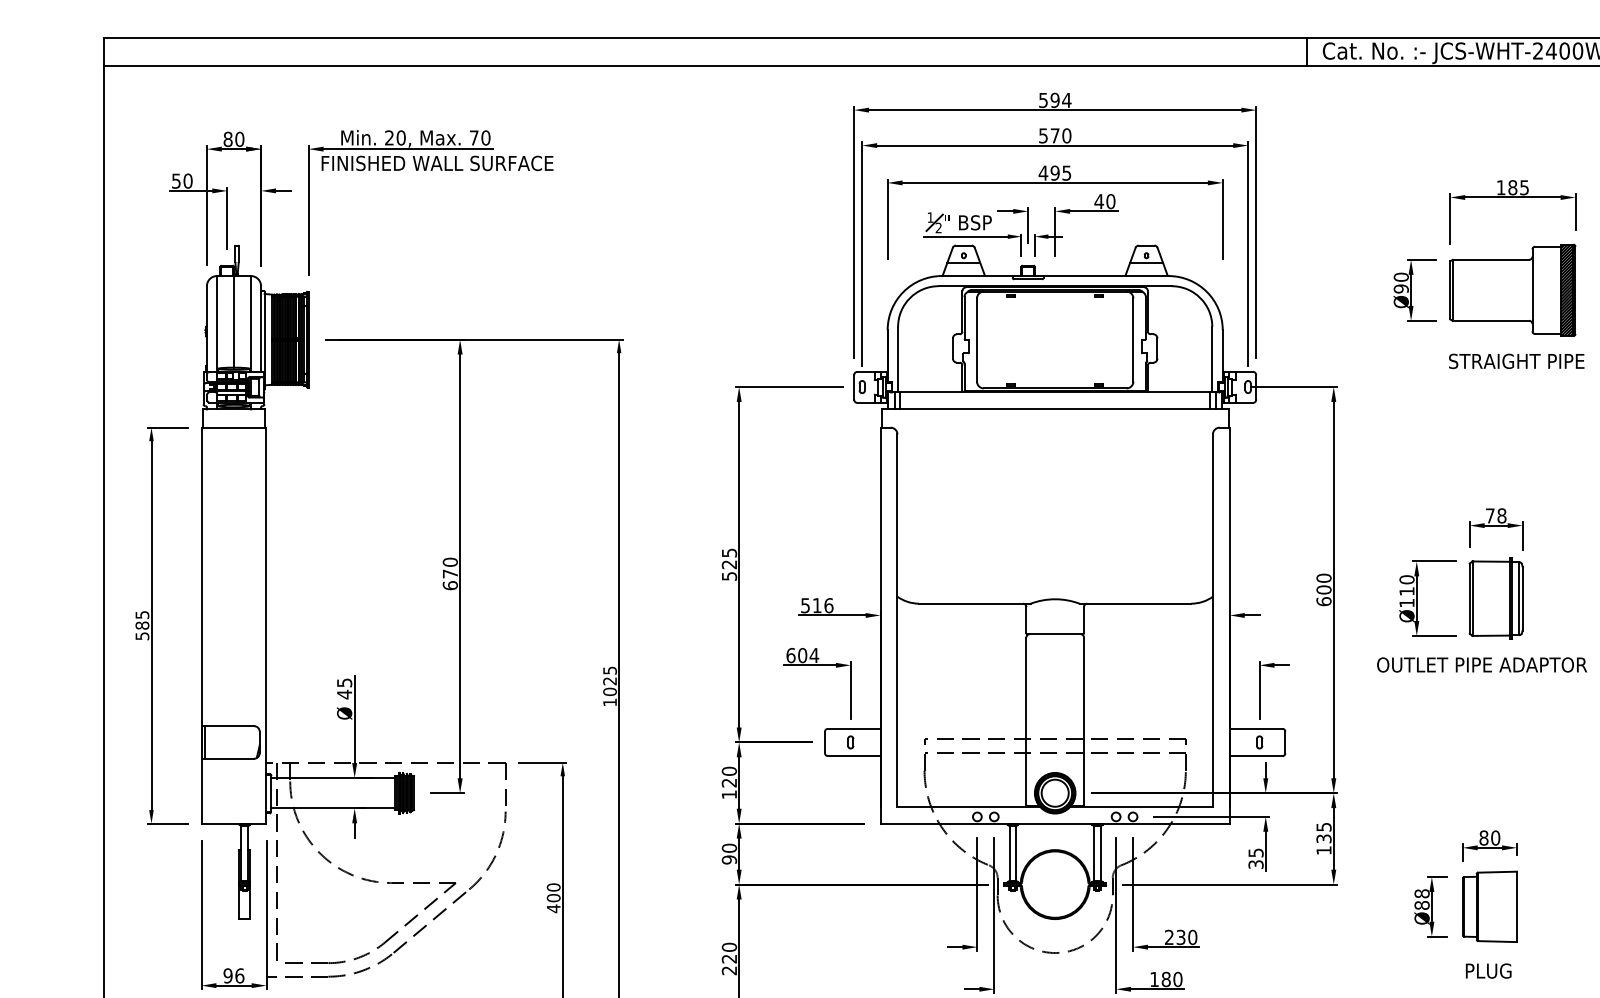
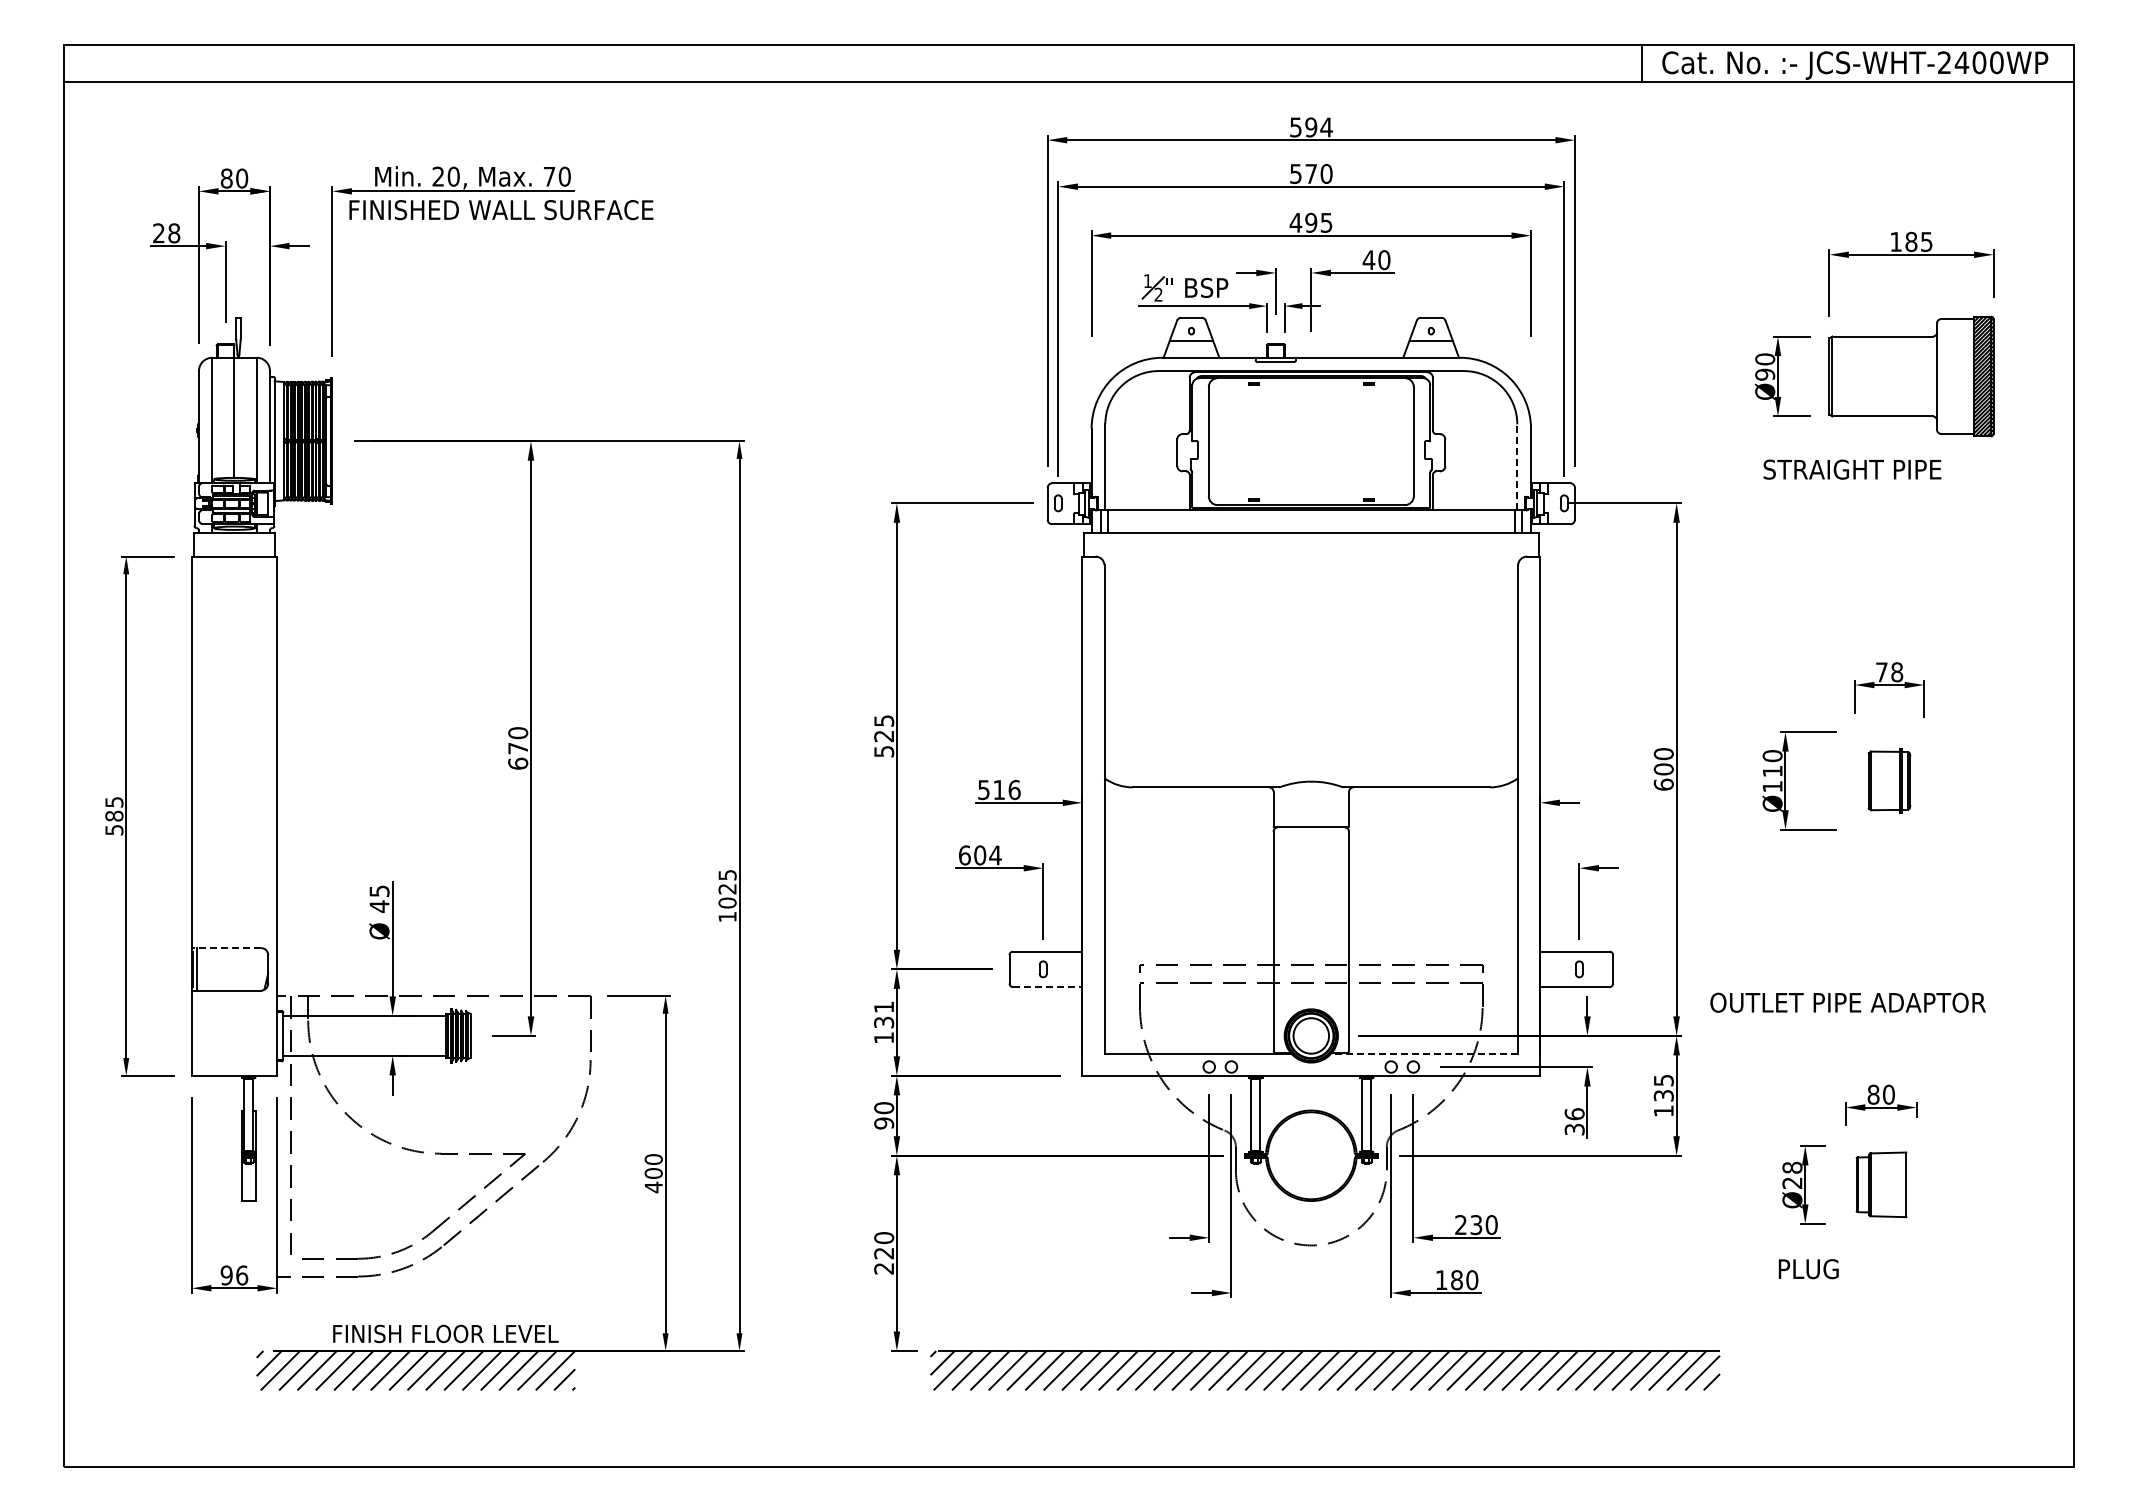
text: (182, 181) -> (166, 233), 50 -> 28
line: (1212, 358) -> (1517, 466), solid -> dashed
text: (1516, 361) -> (1852, 469), moved
part: (1496, 598) -> (1889, 780), size x0.6
text: (1481, 664) -> (1847, 1002), moved
line: (227, 726) -> (226, 948), solid -> dashed
line: (854, 756) -> (1047, 987), solid -> dashed
text: (729, 776) -> (884, 1014), 120 -> 131
line: (1141, 806) -> (1424, 1053), solid -> dashed
text: (1255, 853) -> (1574, 1114), 35 -> 36
text: (1422, 905) -> (1792, 1183), Ø88 -> Ø28
part: (1490, 906) -> (1881, 1184), size x0.7
text: (1488, 971) -> (1808, 1269), moved

